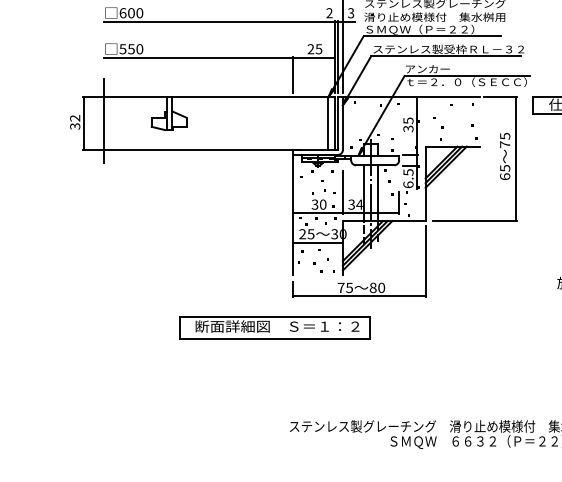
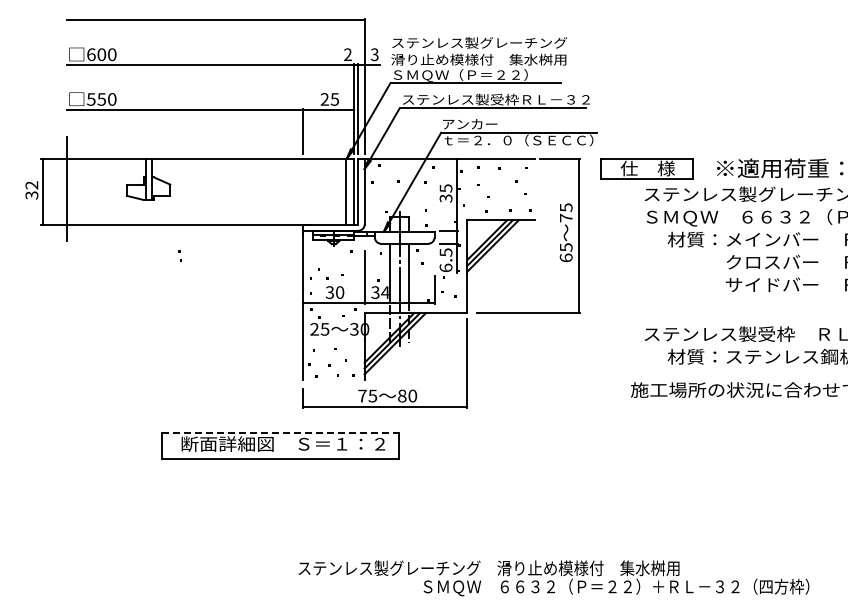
part: (333, 189) -> (179, 255), moved
line: (317, 243) -> (333, 340), removed
line: (276, 317) -> (281, 432), solid -> dashed

